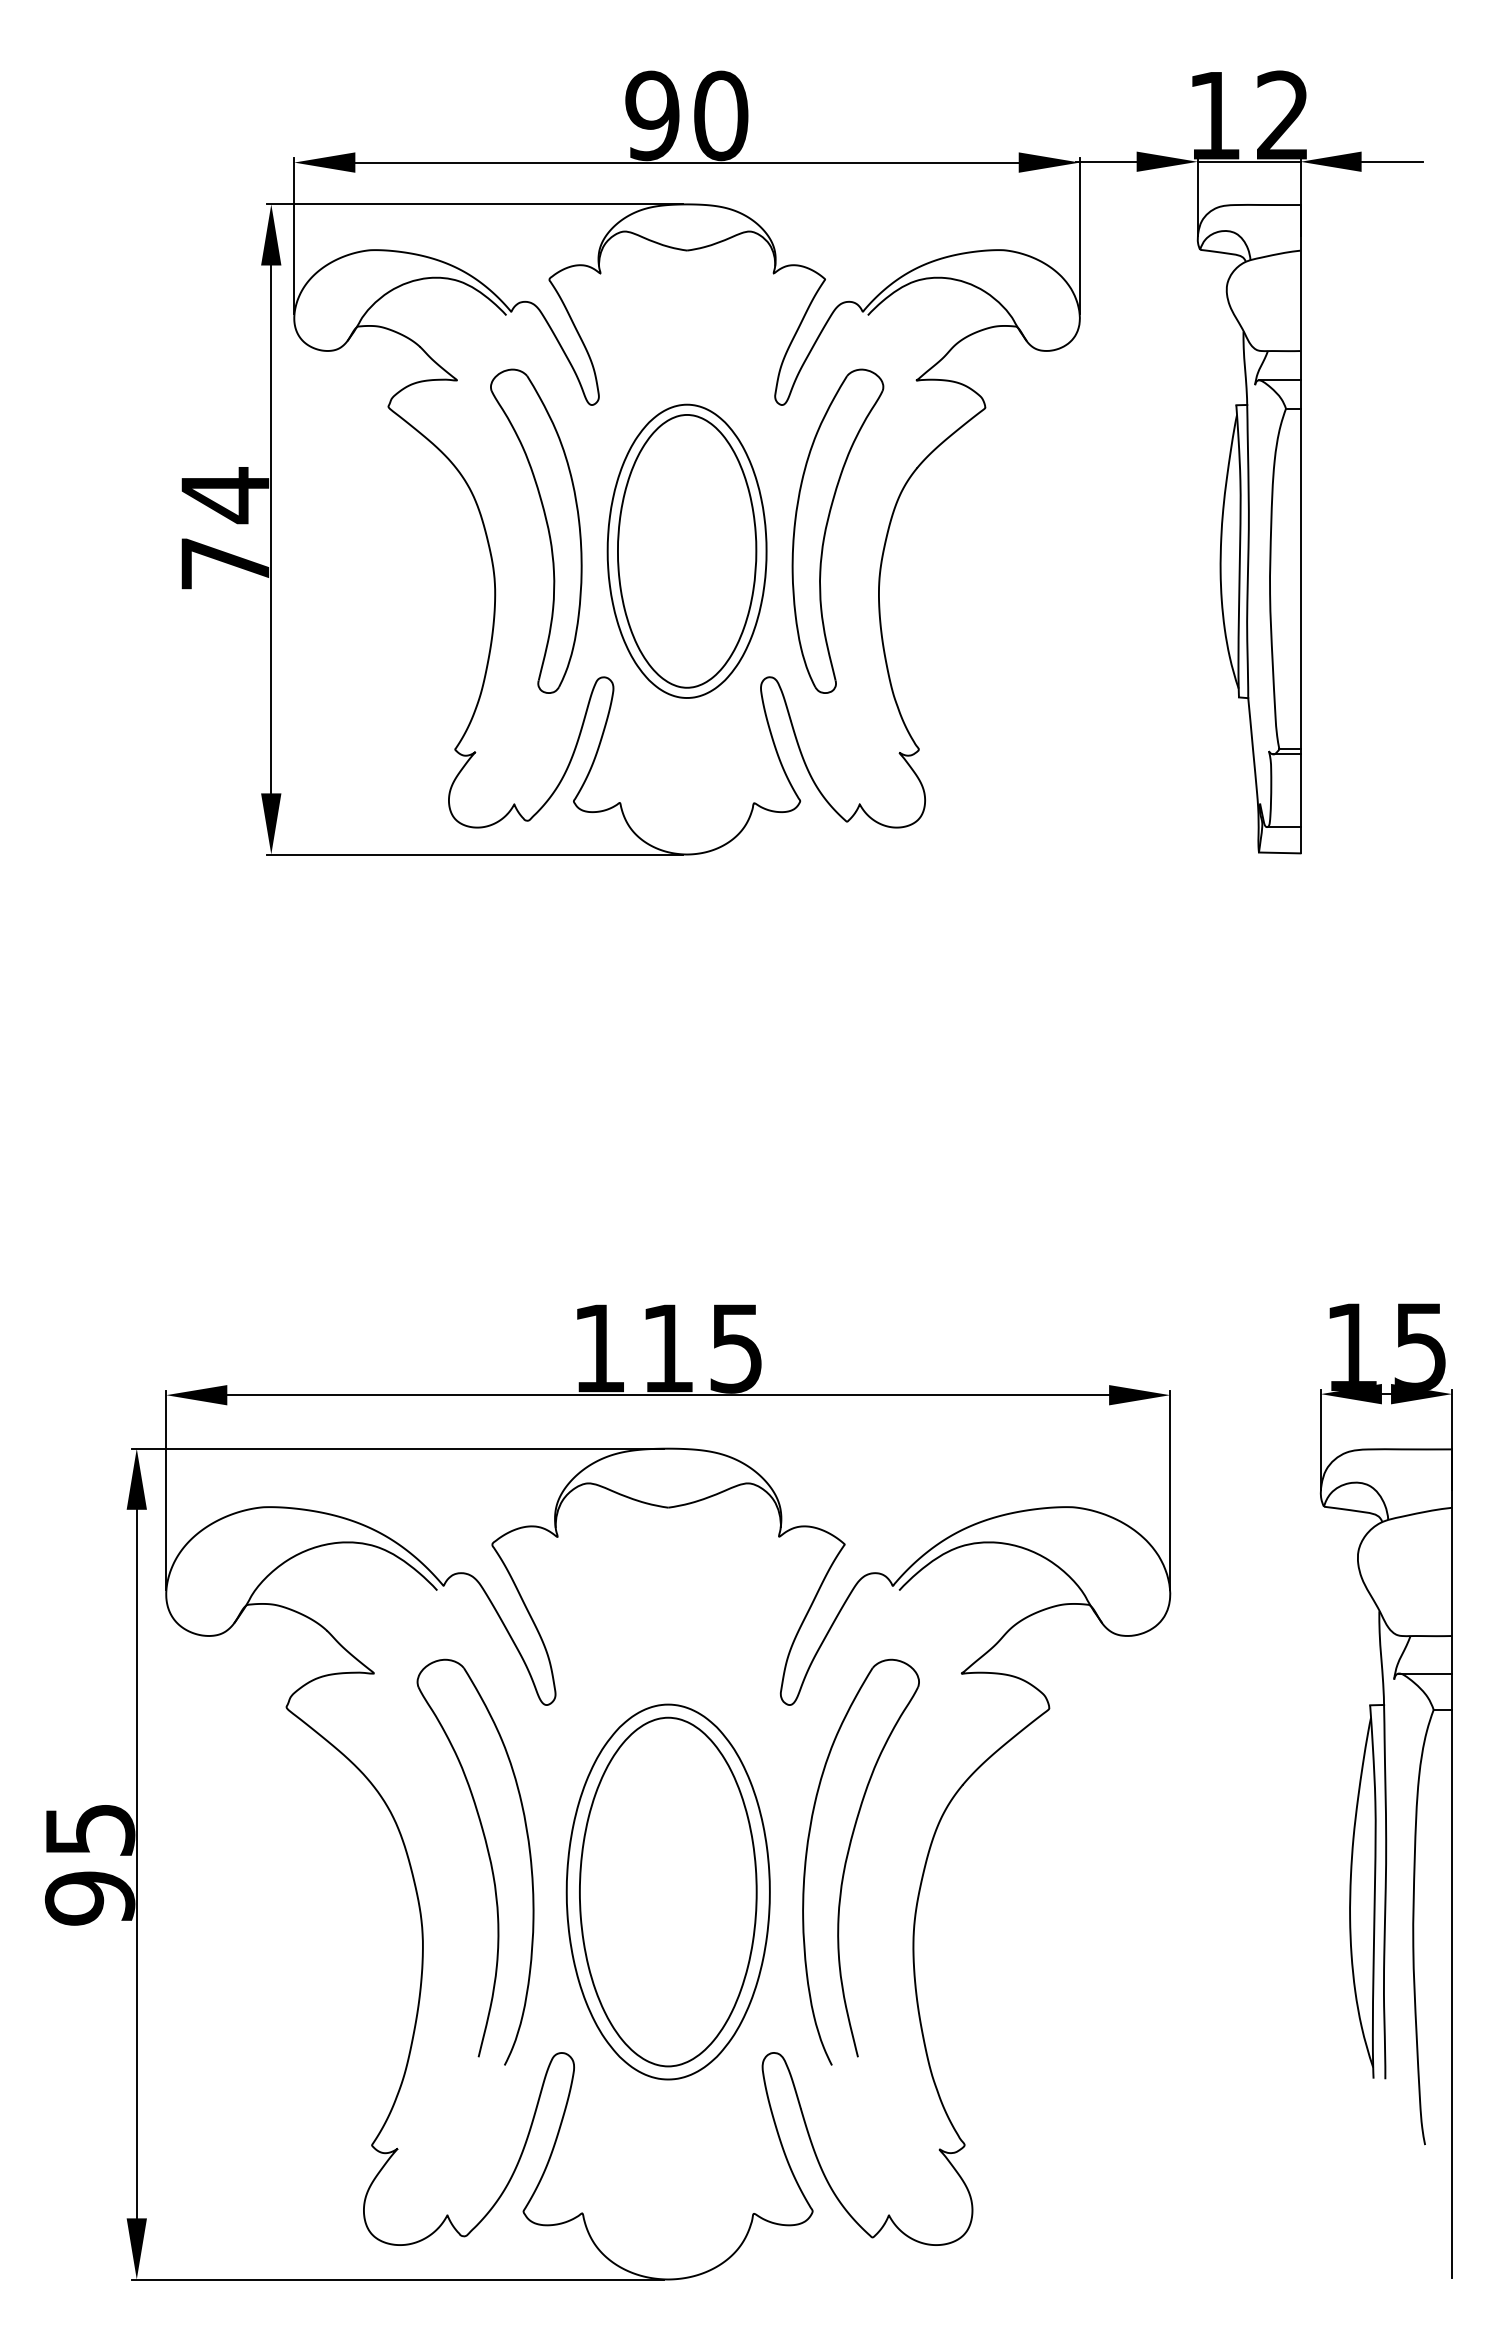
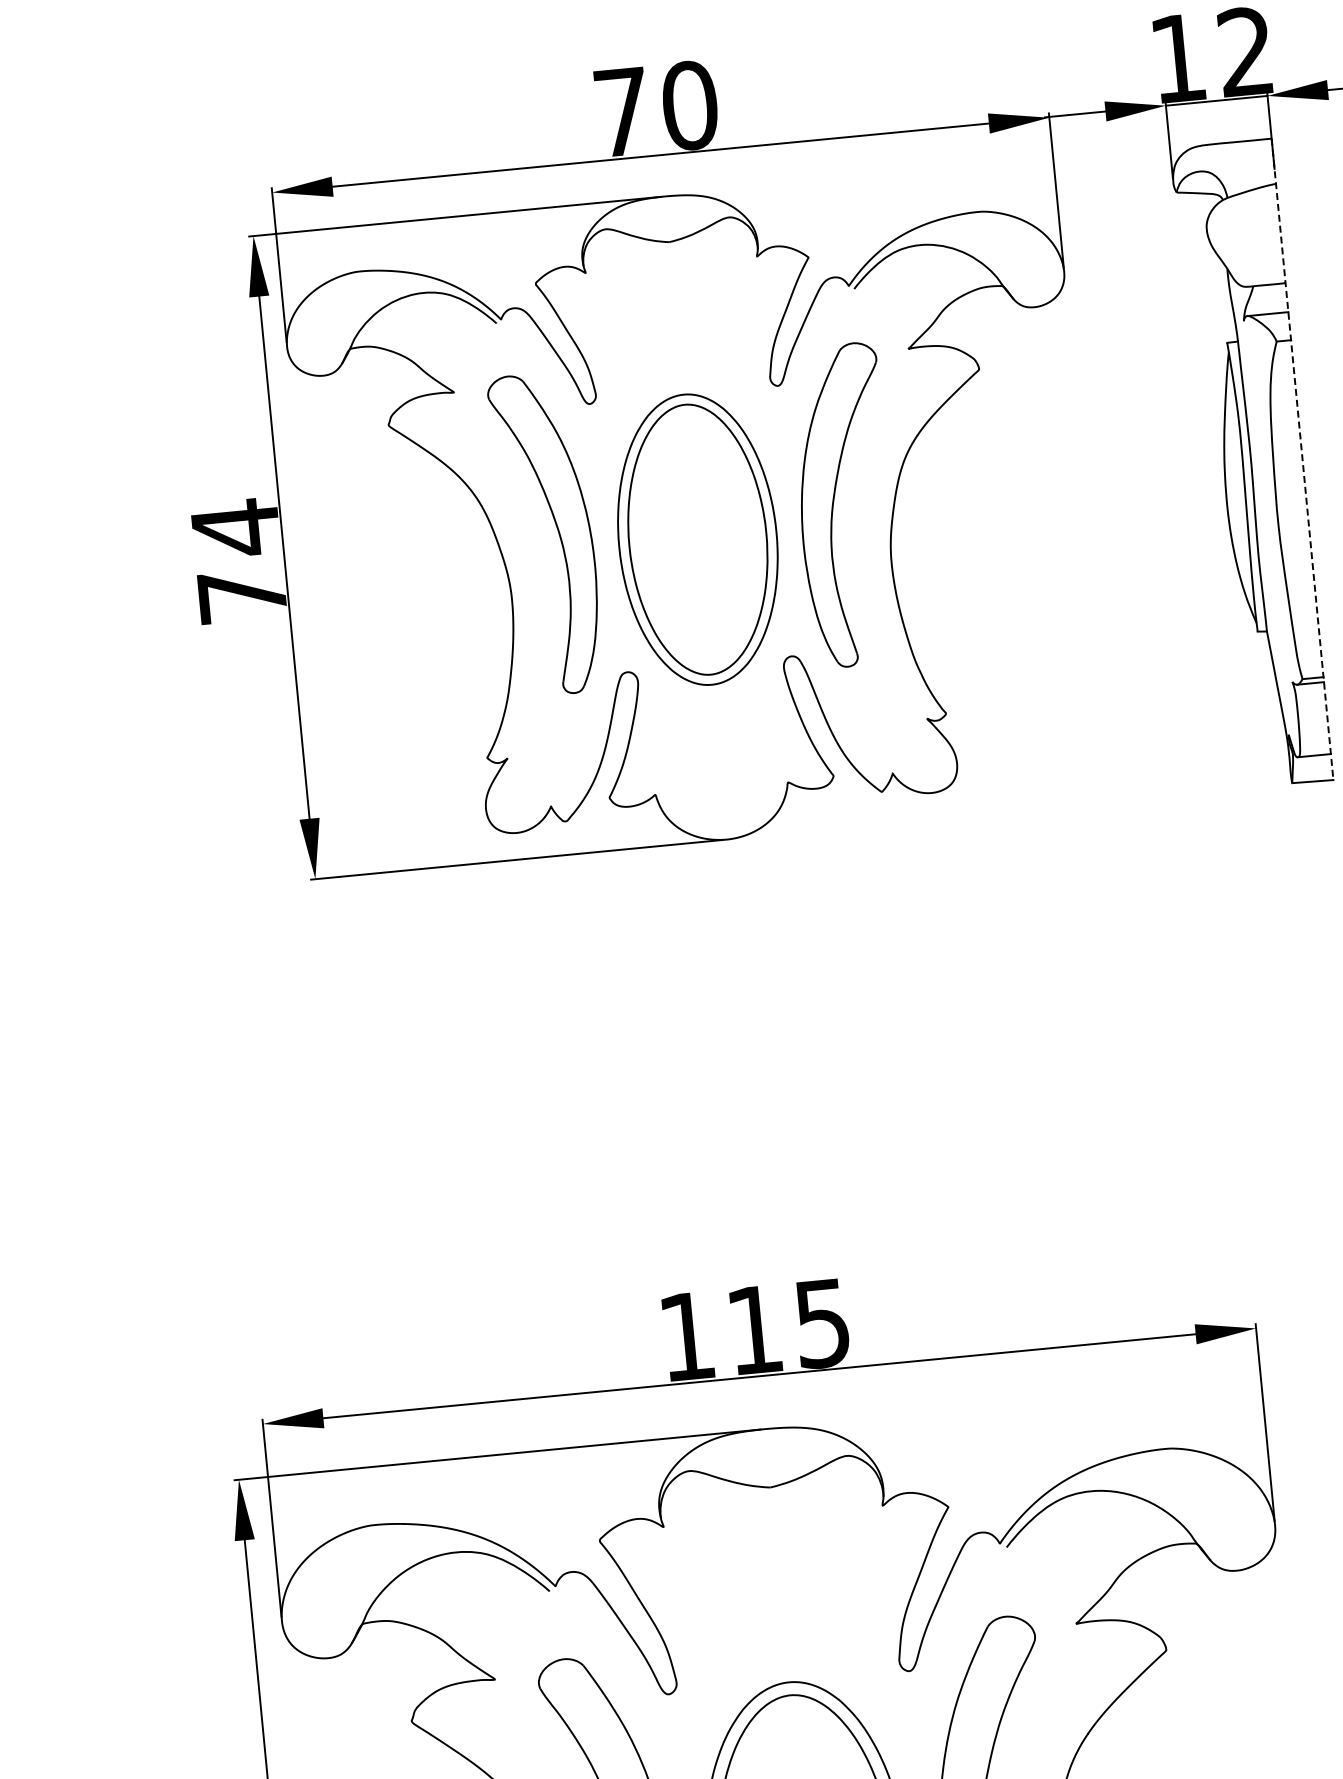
text: (652, 115) -> (622, 111), 90 -> 70
line: (1300, 529) -> (1302, 459), solid -> dashed

